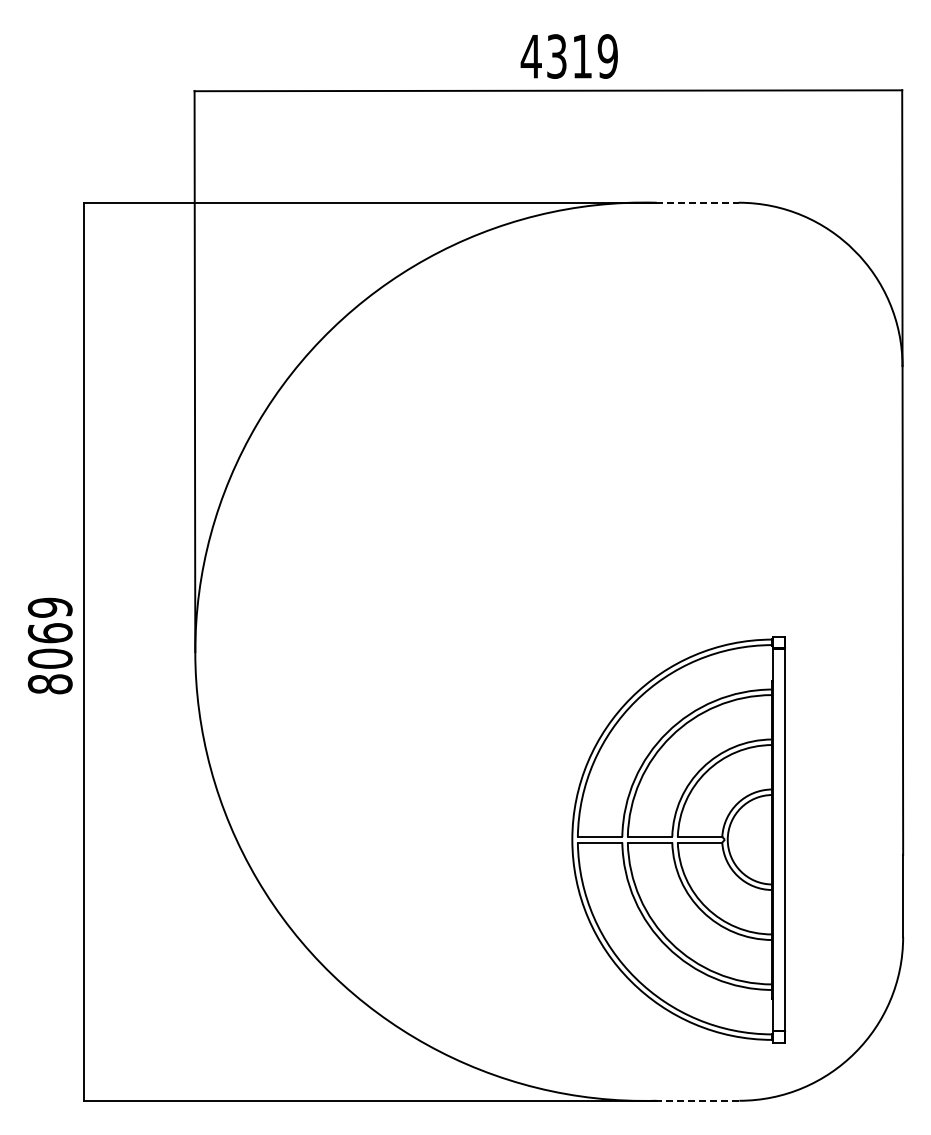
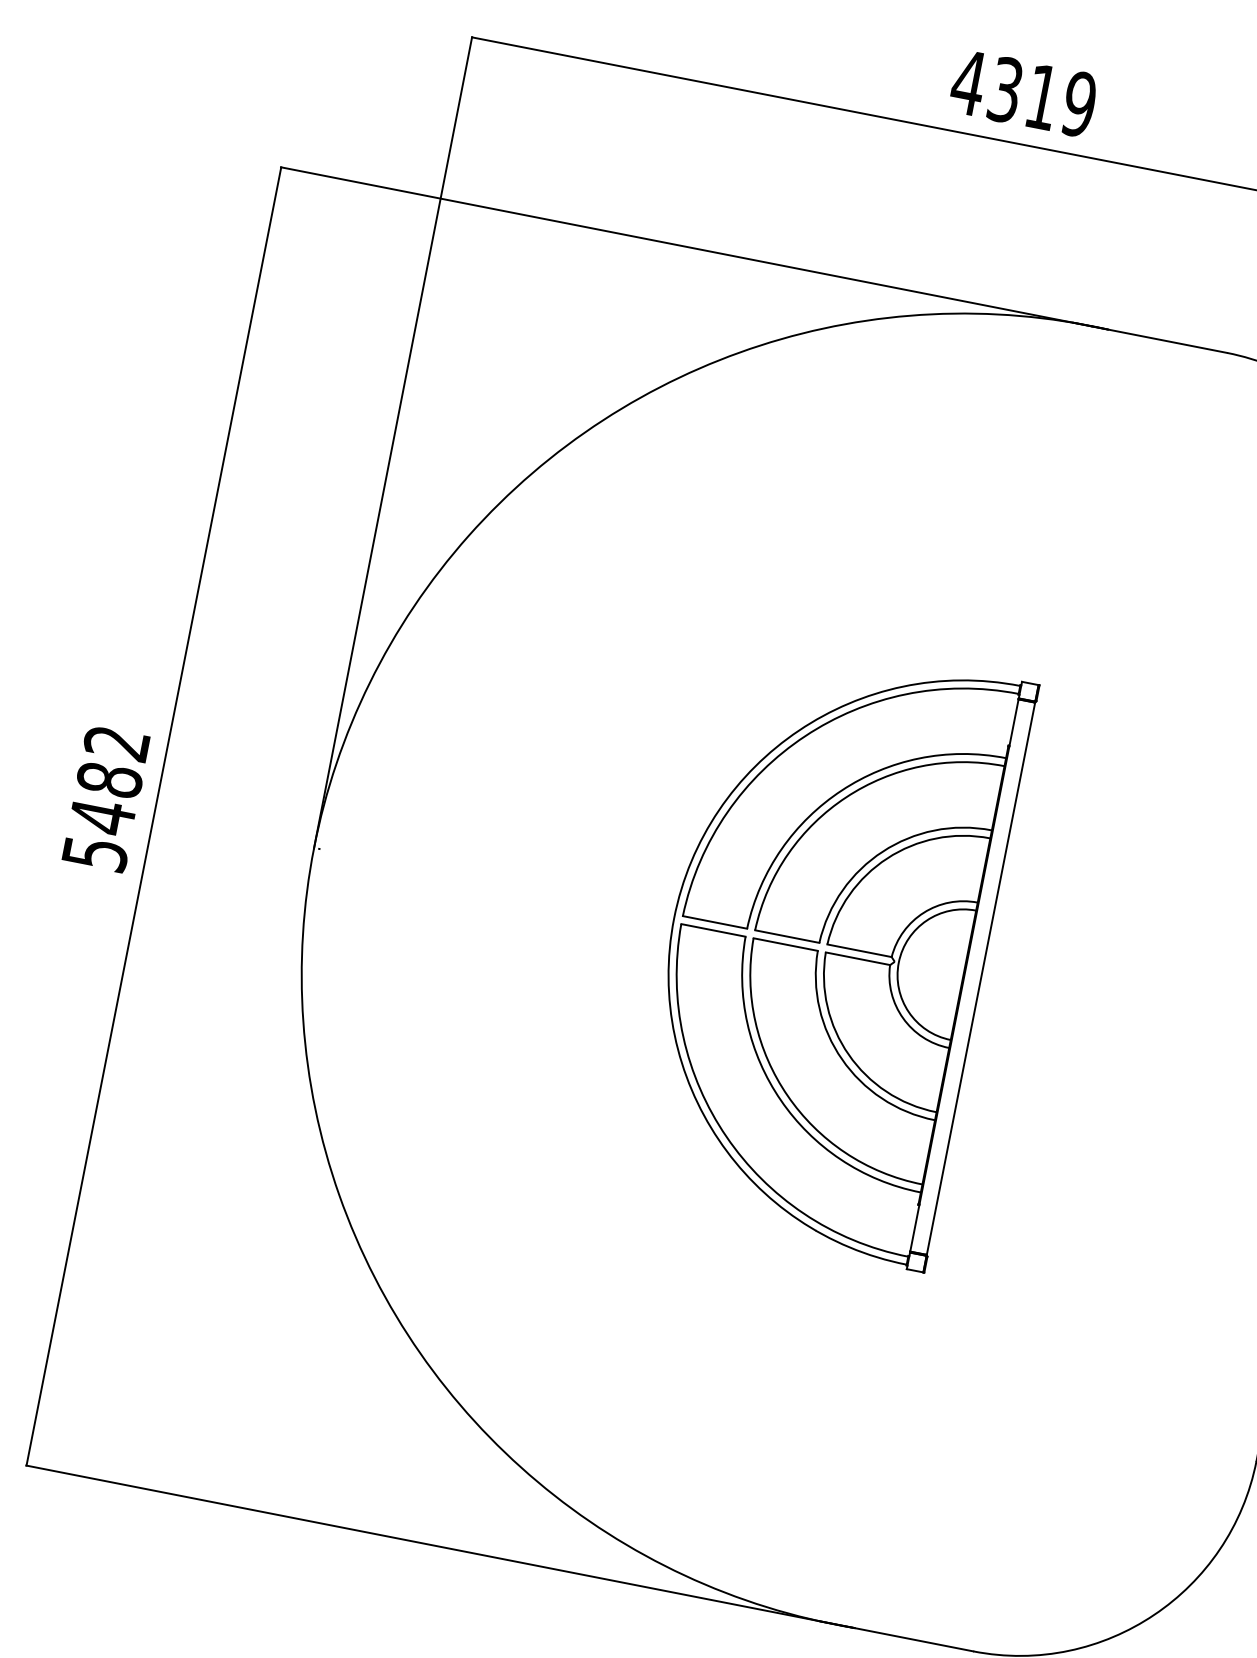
line: (691, 202) -> (1158, 339), dashed -> solid
text: (49, 645) -> (105, 797), 8069 -> 5482
part: (678, 839) -> (827, 948), moved
line: (697, 1100) -> (912, 1639), dashed -> solid

